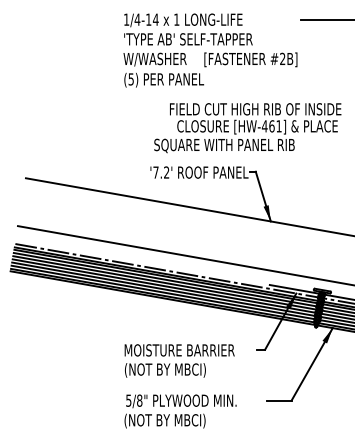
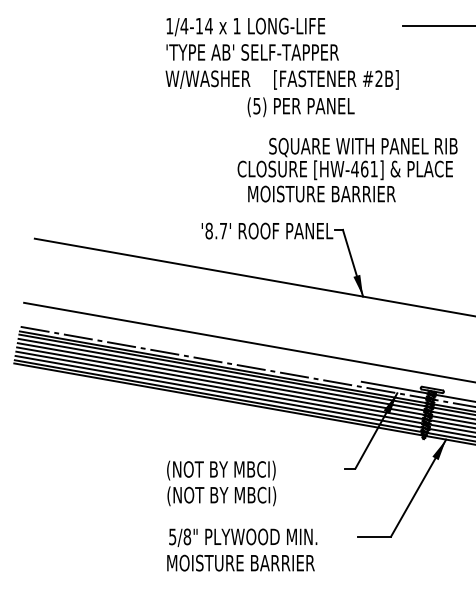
text: (163, 80) -> (300, 107), moved
text: (255, 110) -> (342, 147), FIELD CUT HIGH RIB OF INSIDE -> SQUARE WITH PANEL RIB
text: (224, 146) -> (300, 195), SQUARE WITH PANEL RIB -> MOISTURE BARRIER
text: (160, 172) -> (215, 230), '7.2' -> '8.7'
text: (179, 351) -> (240, 470), MOISTURE BARRIER -> (NOT BY MBCI)
text: (179, 421) -> (240, 564), (NOT BY MBCI) -> MOISTURE BARRIER

